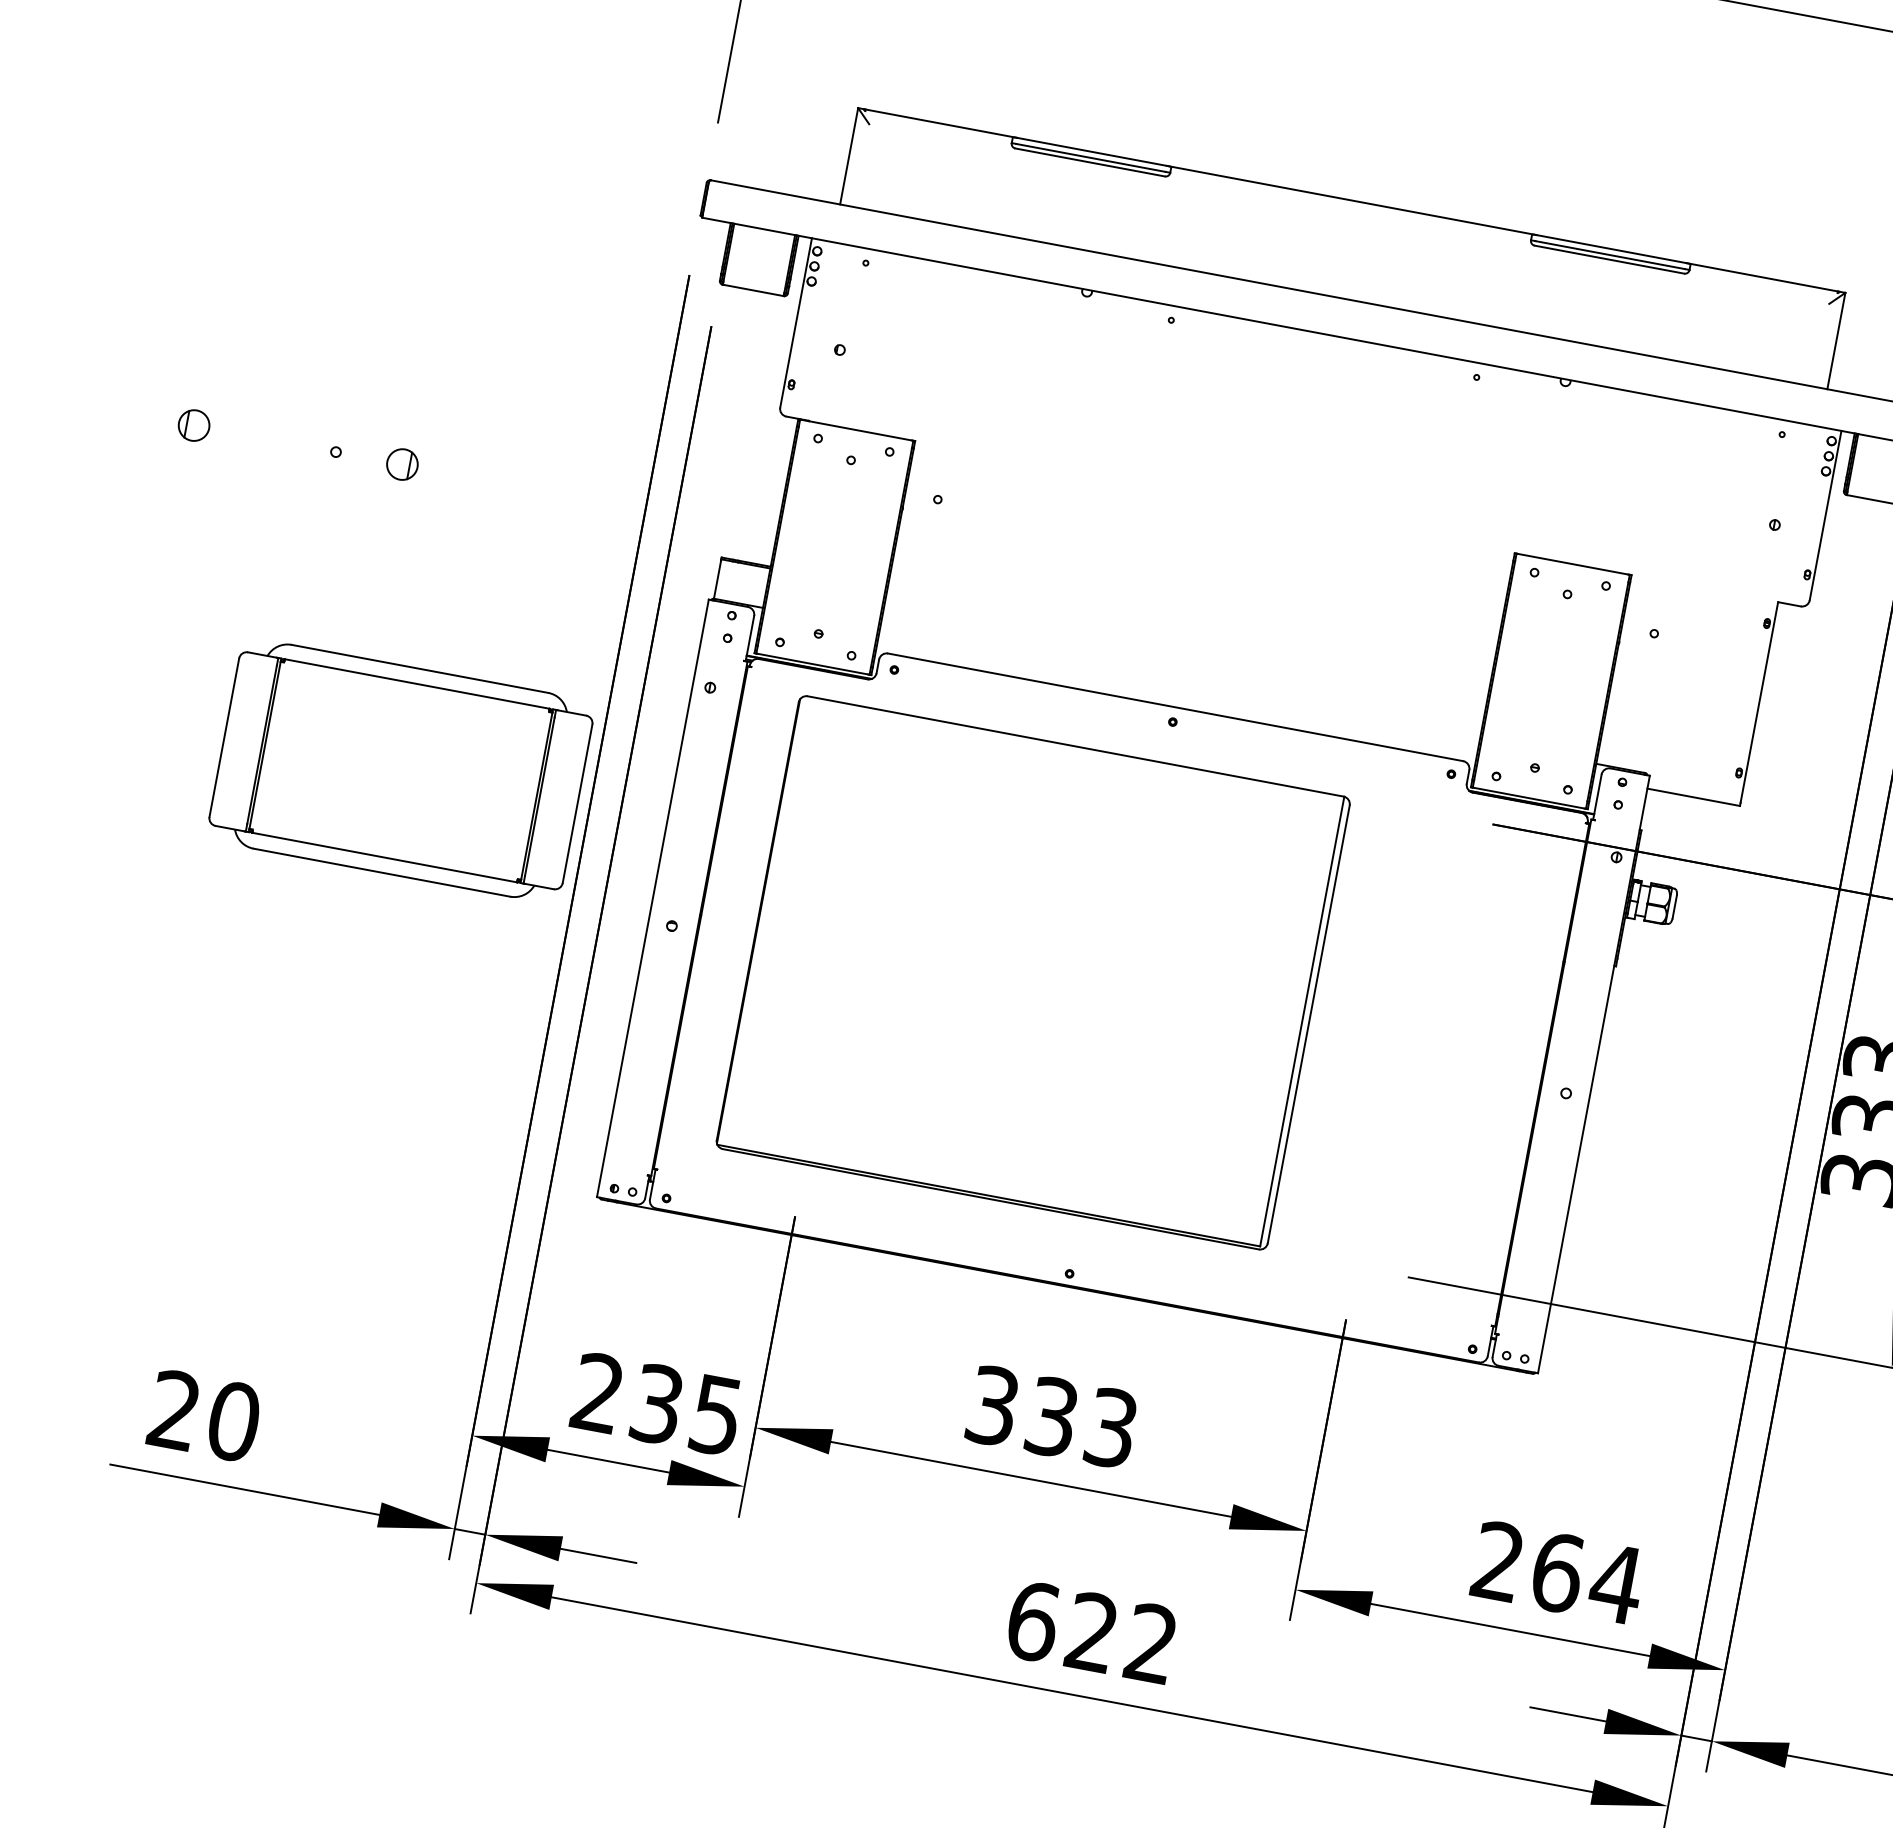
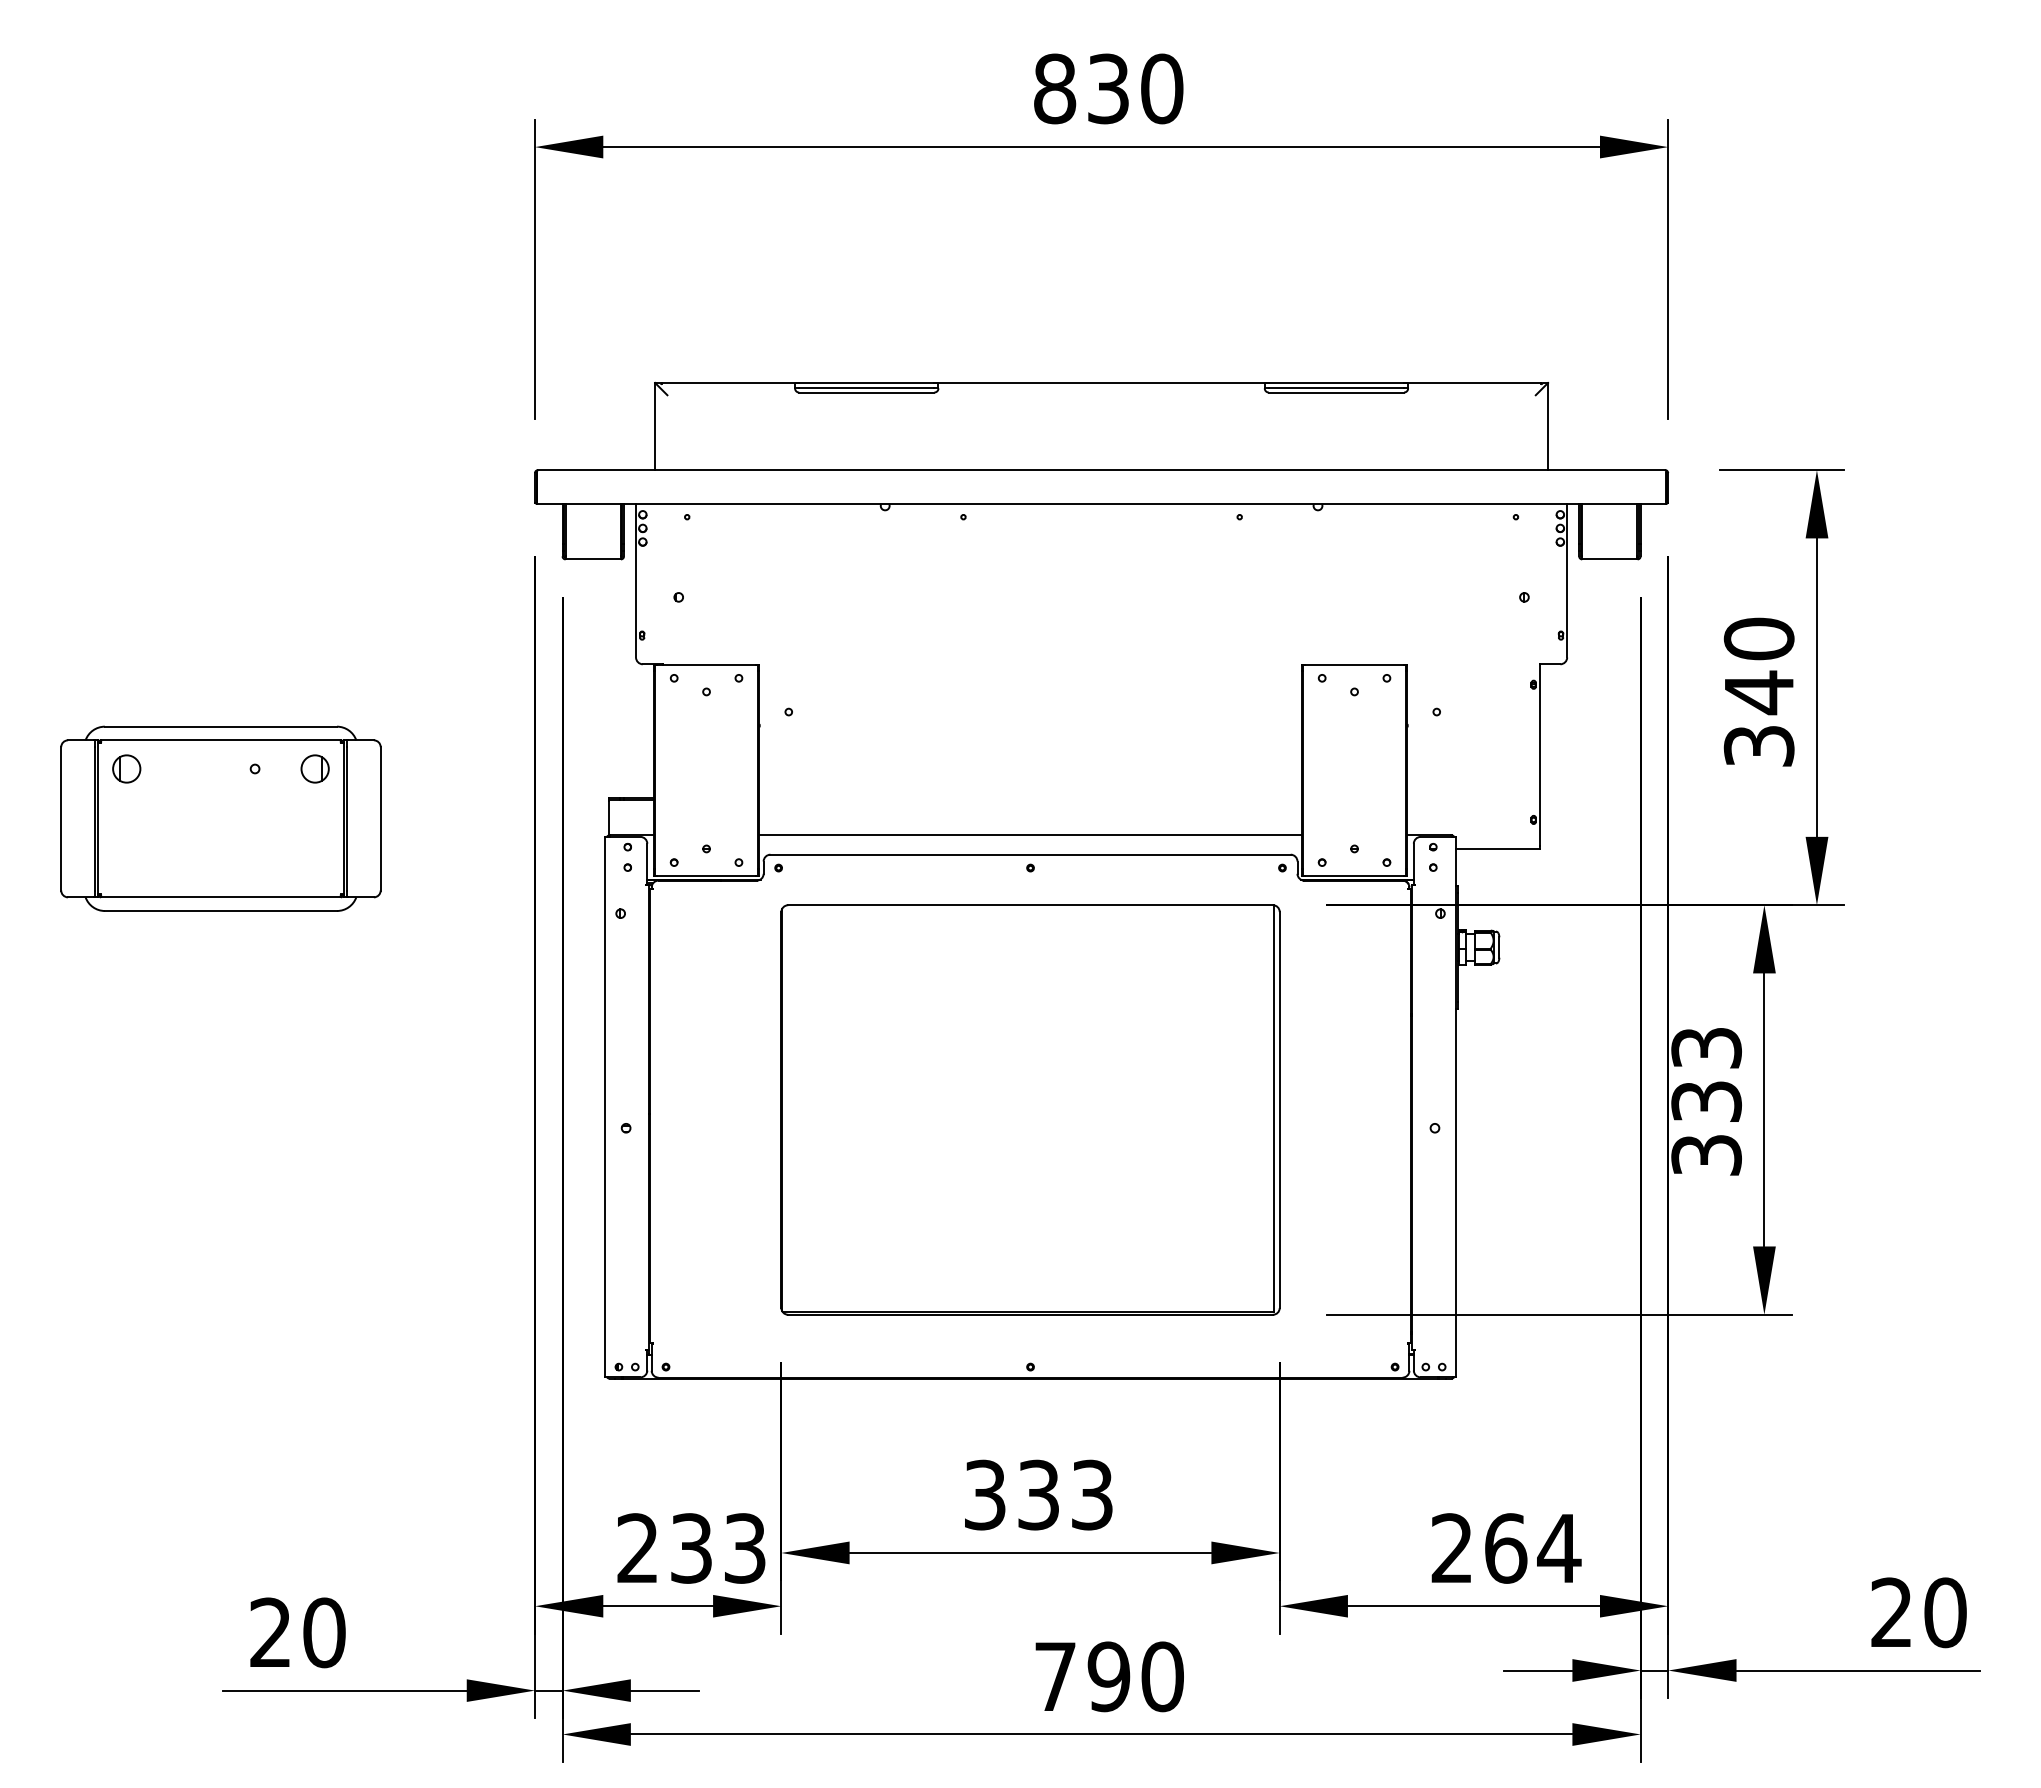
line: (1179, 686) -> (1030, 835), added
part: (400, 770) -> (220, 818), moved
part: (1033, 972) -> (1030, 1109), moved
text: (716, 1415) -> (745, 1548), 235 -> 233
text: (1091, 1632) -> (1108, 1676), 622 -> 790

